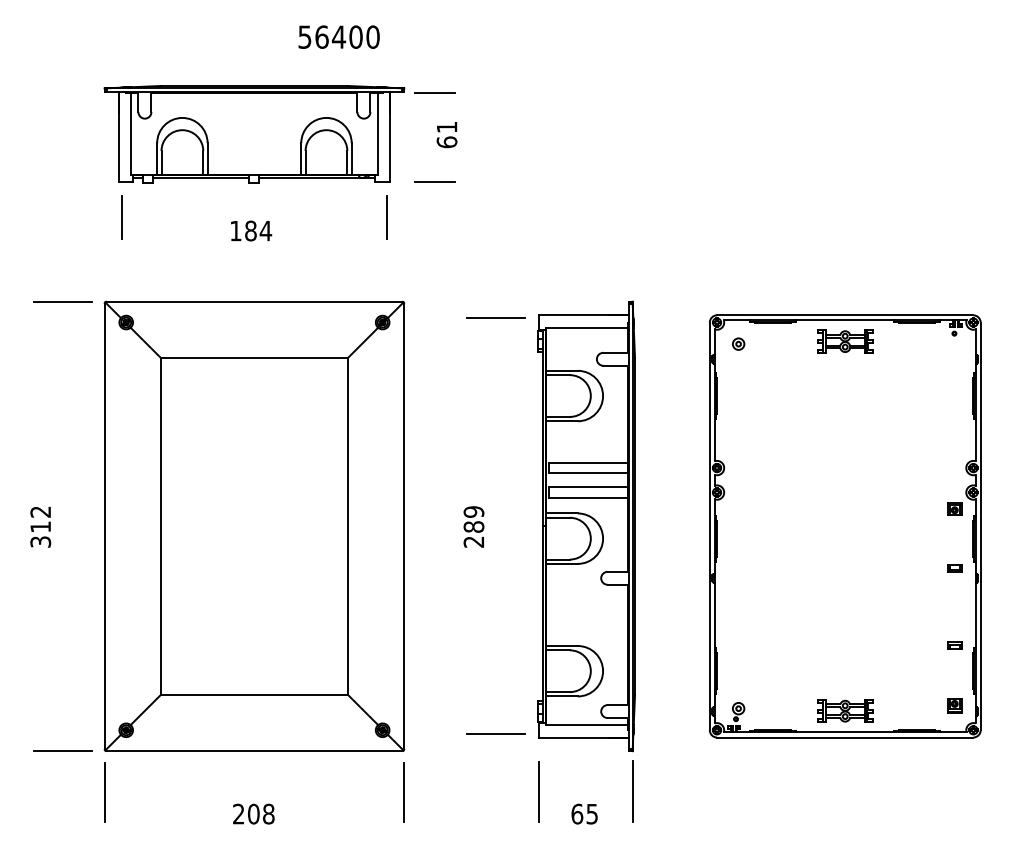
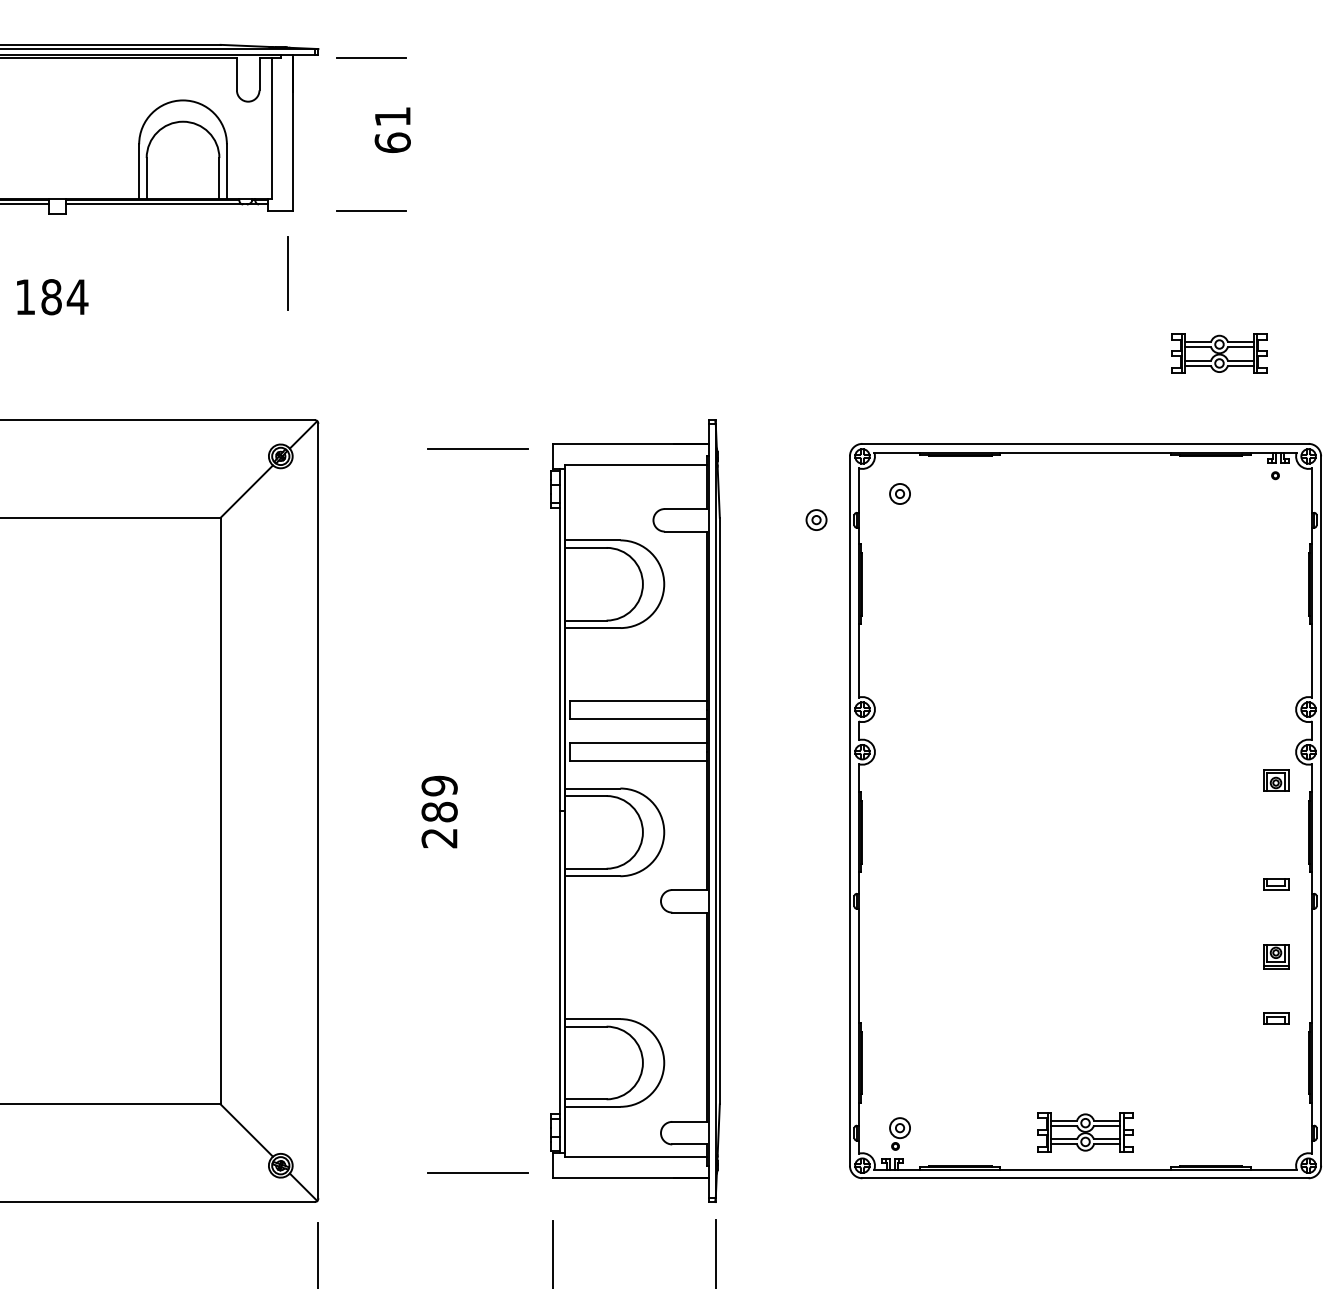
part: (845, 341) -> (1219, 353), moved
part: (690, 358) -> (816, 518), added
part: (954, 705) -> (1275, 955), moved

